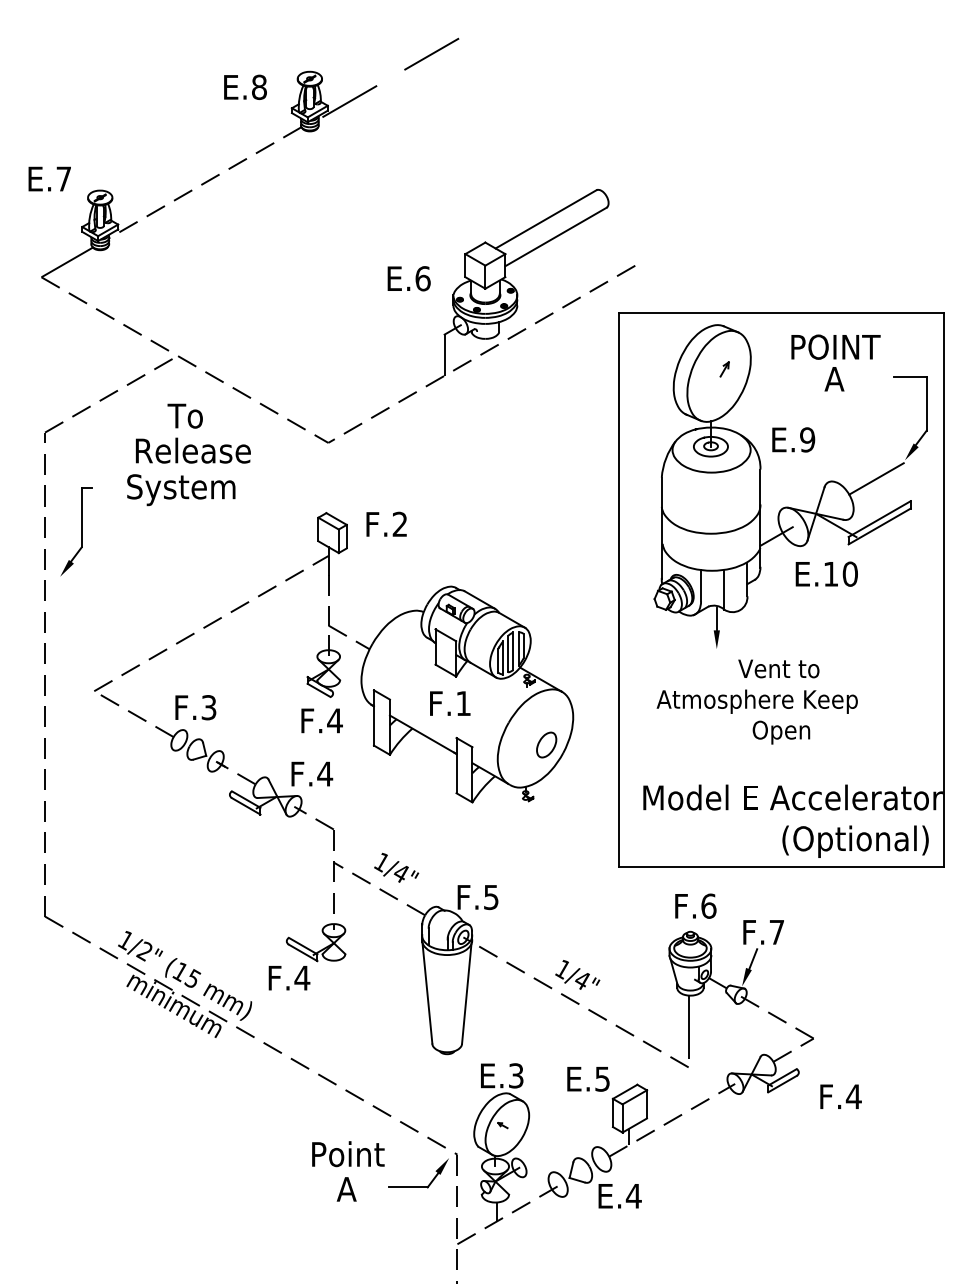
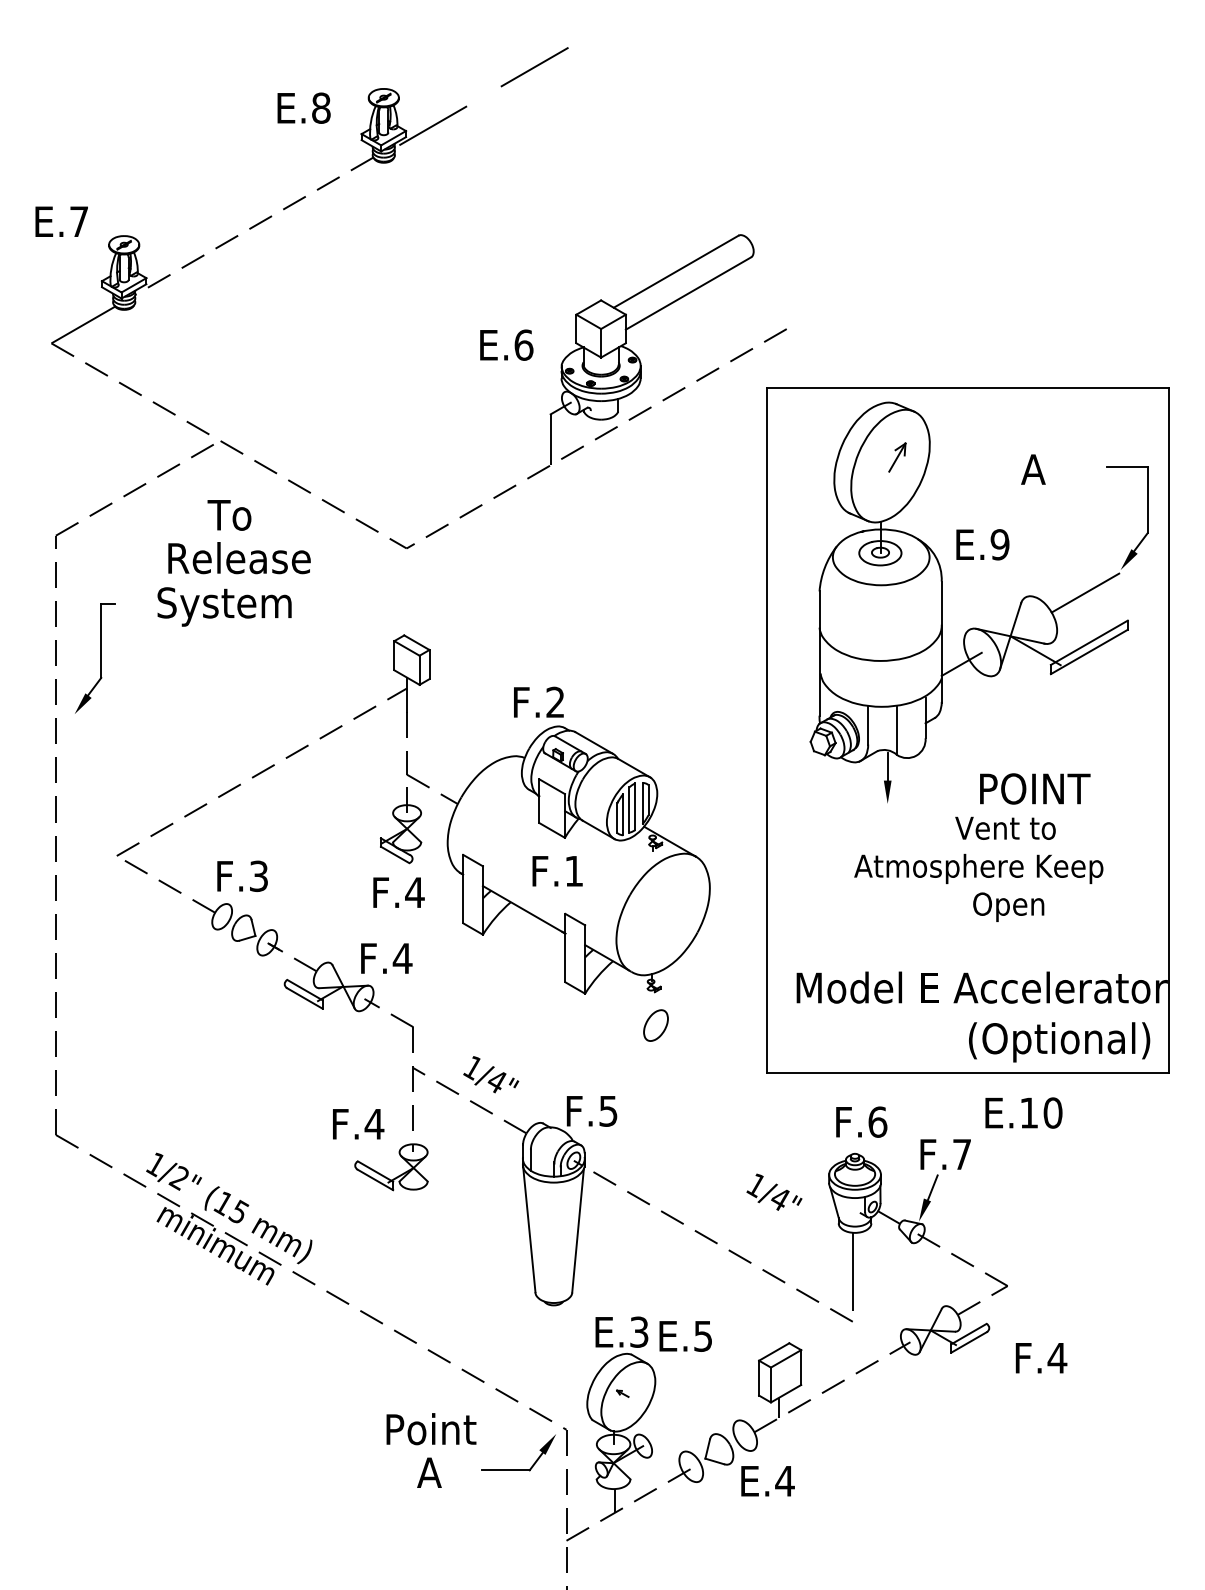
text: (836, 346) -> (1035, 788), moved
part: (724, 369) -> (897, 457), size x1.6
text: (386, 523) -> (538, 701), moved
text: (826, 573) -> (1023, 1112), moved
text: (757, 701) -> (978, 868), moved
part: (546, 744) -> (655, 1025), moved
text: (577, 974) -> (774, 1191), moved
text: (289, 978) -> (358, 1124), moved
text: (588, 1079) -> (685, 1336), moved

